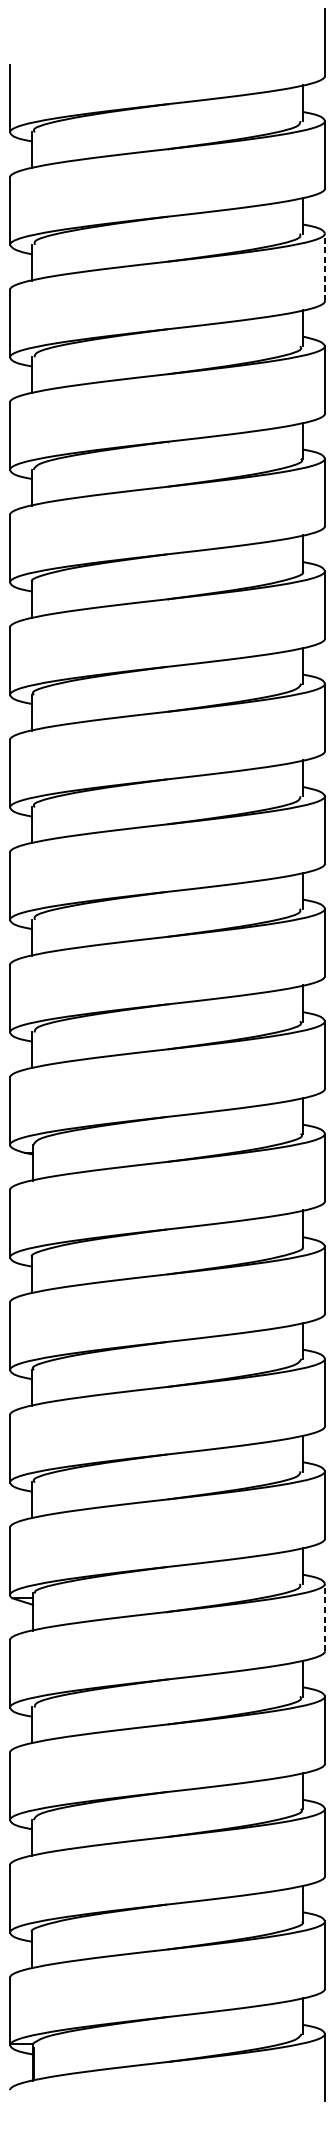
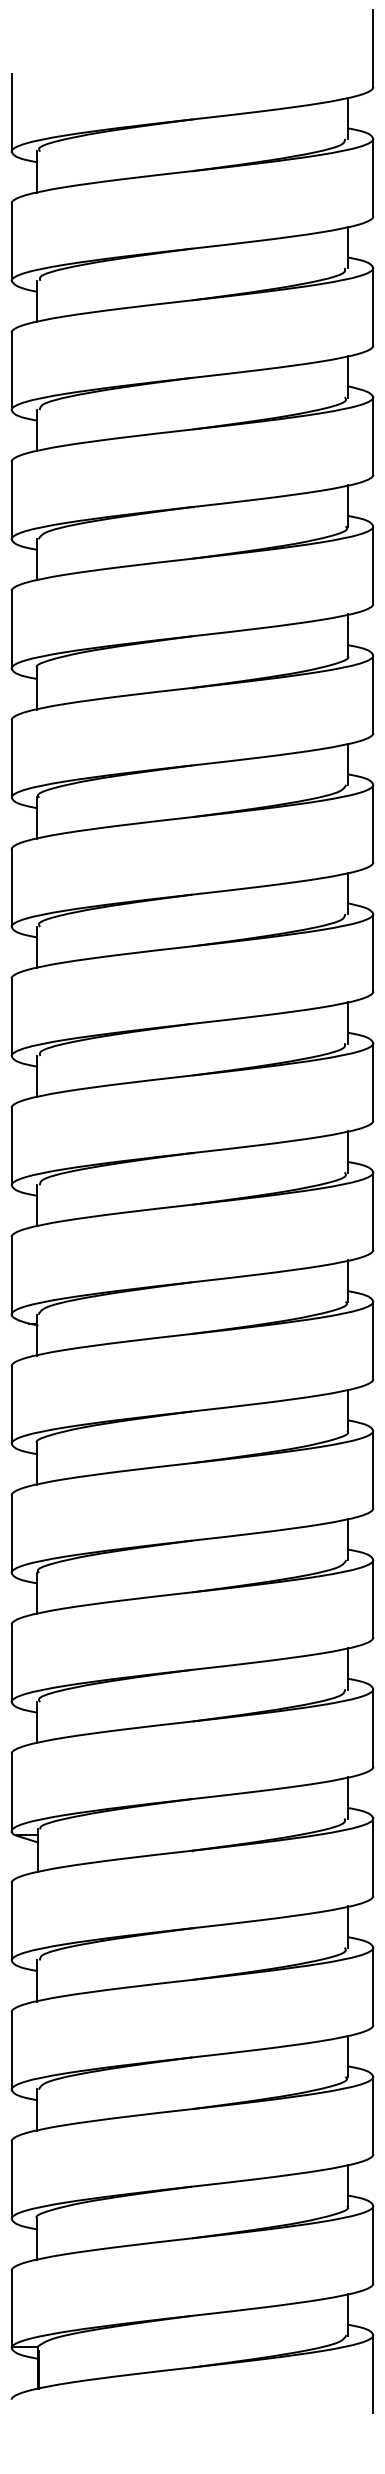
line: (325, 267) -> (373, 306), dashed -> solid
line: (325, 1617) -> (373, 1857), dashed -> solid

